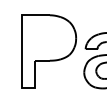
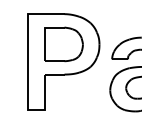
part: (49, 37) -> (64, 43), added

